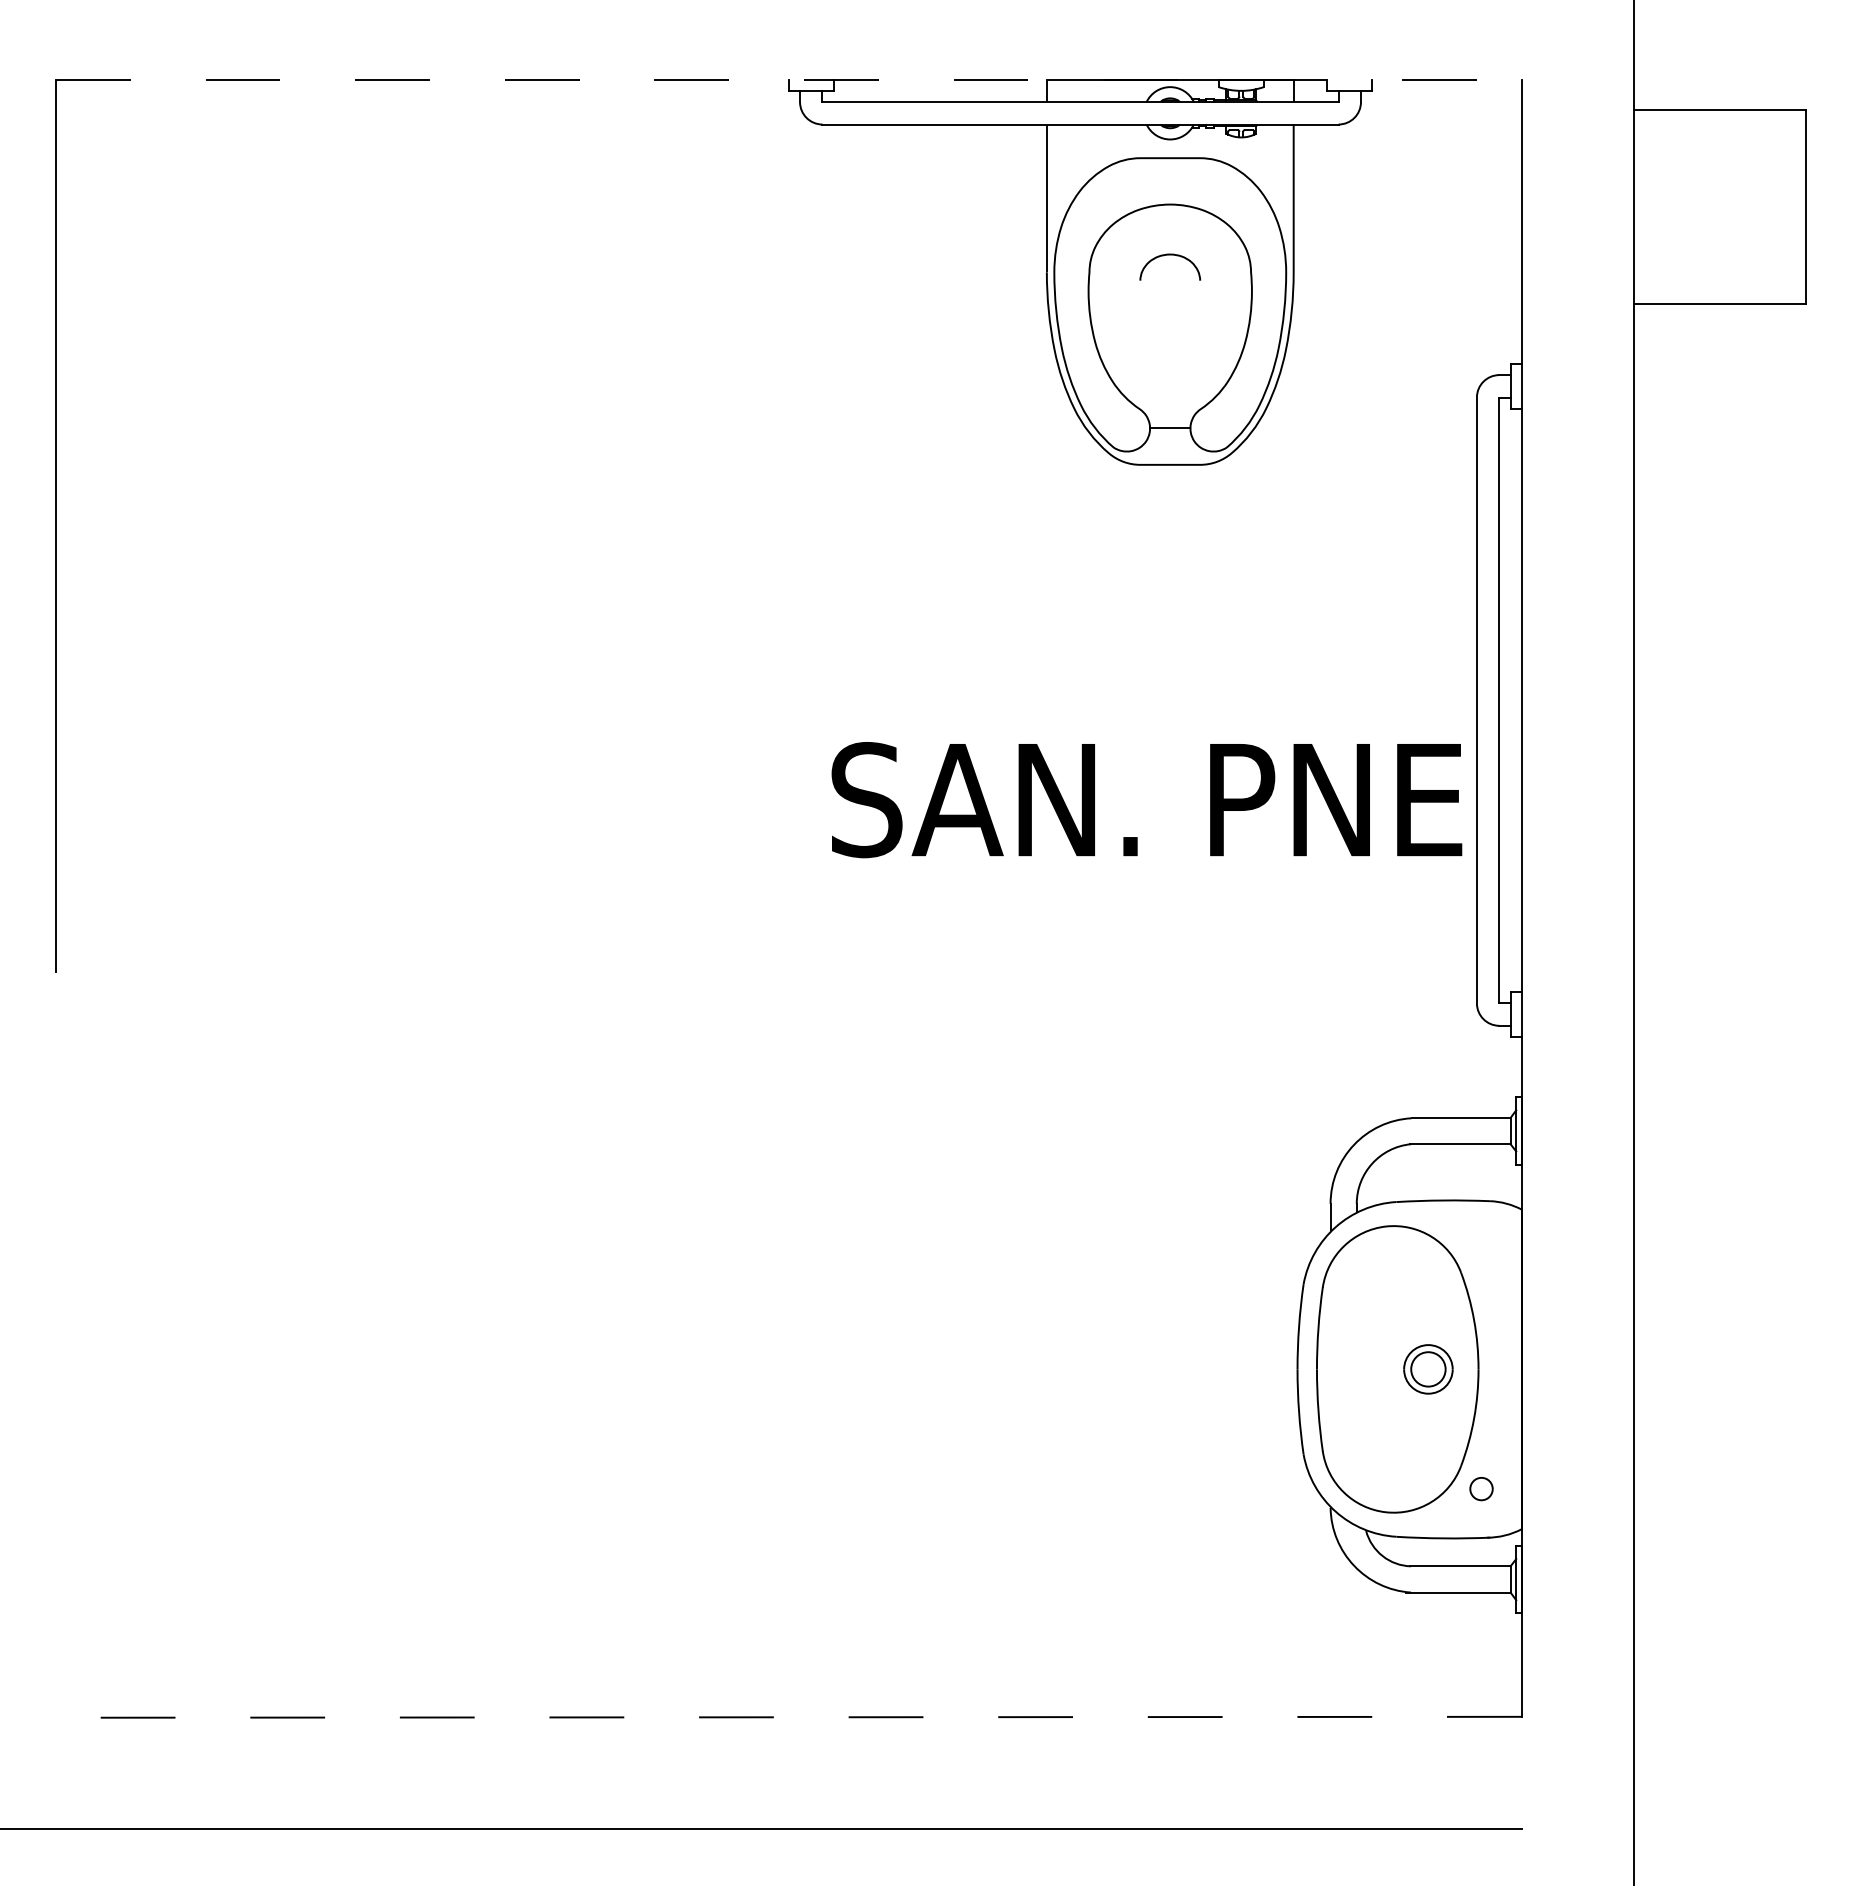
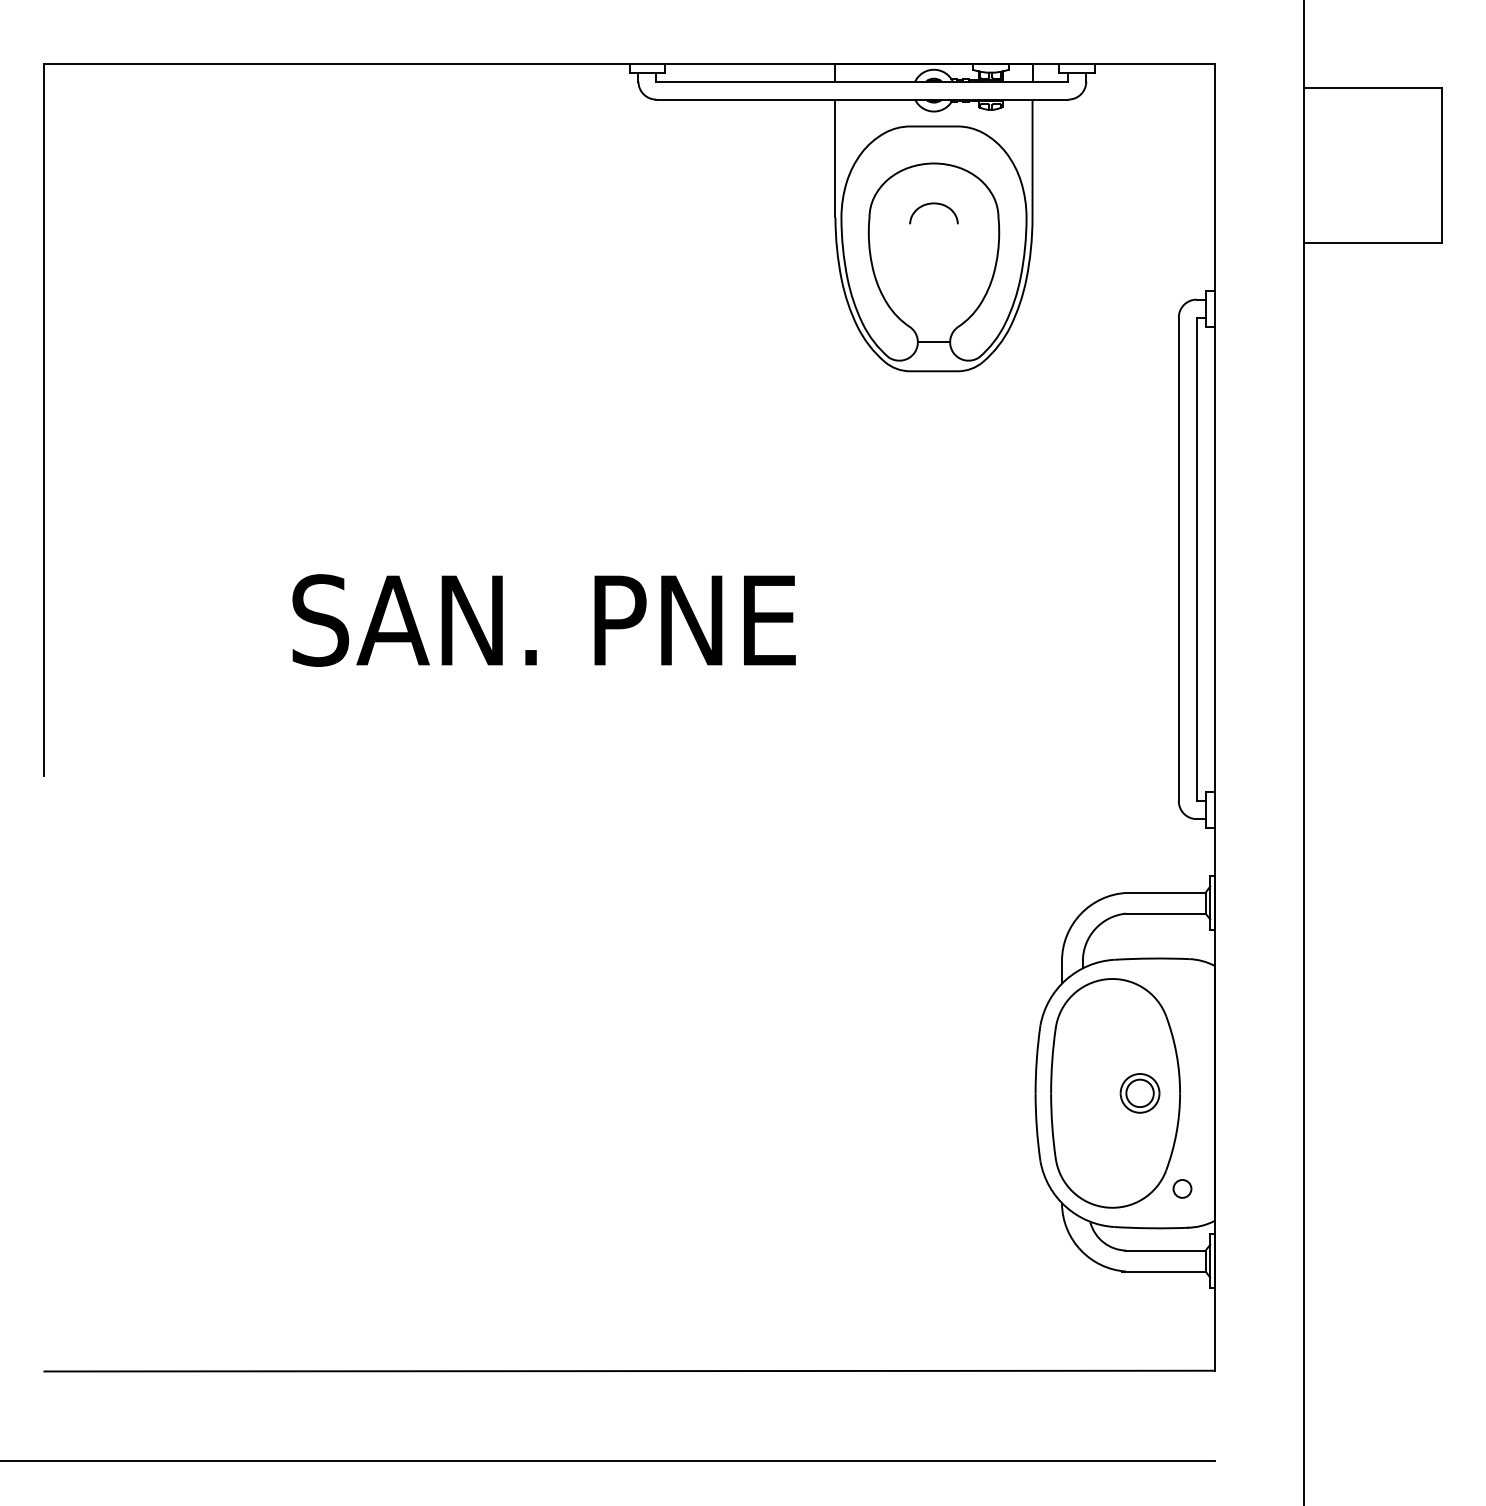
line: (788, 79) -> (629, 63), dashed -> solid
text: (1146, 800) -> (543, 620), moved
line: (788, 1717) -> (629, 1371), dashed -> solid

